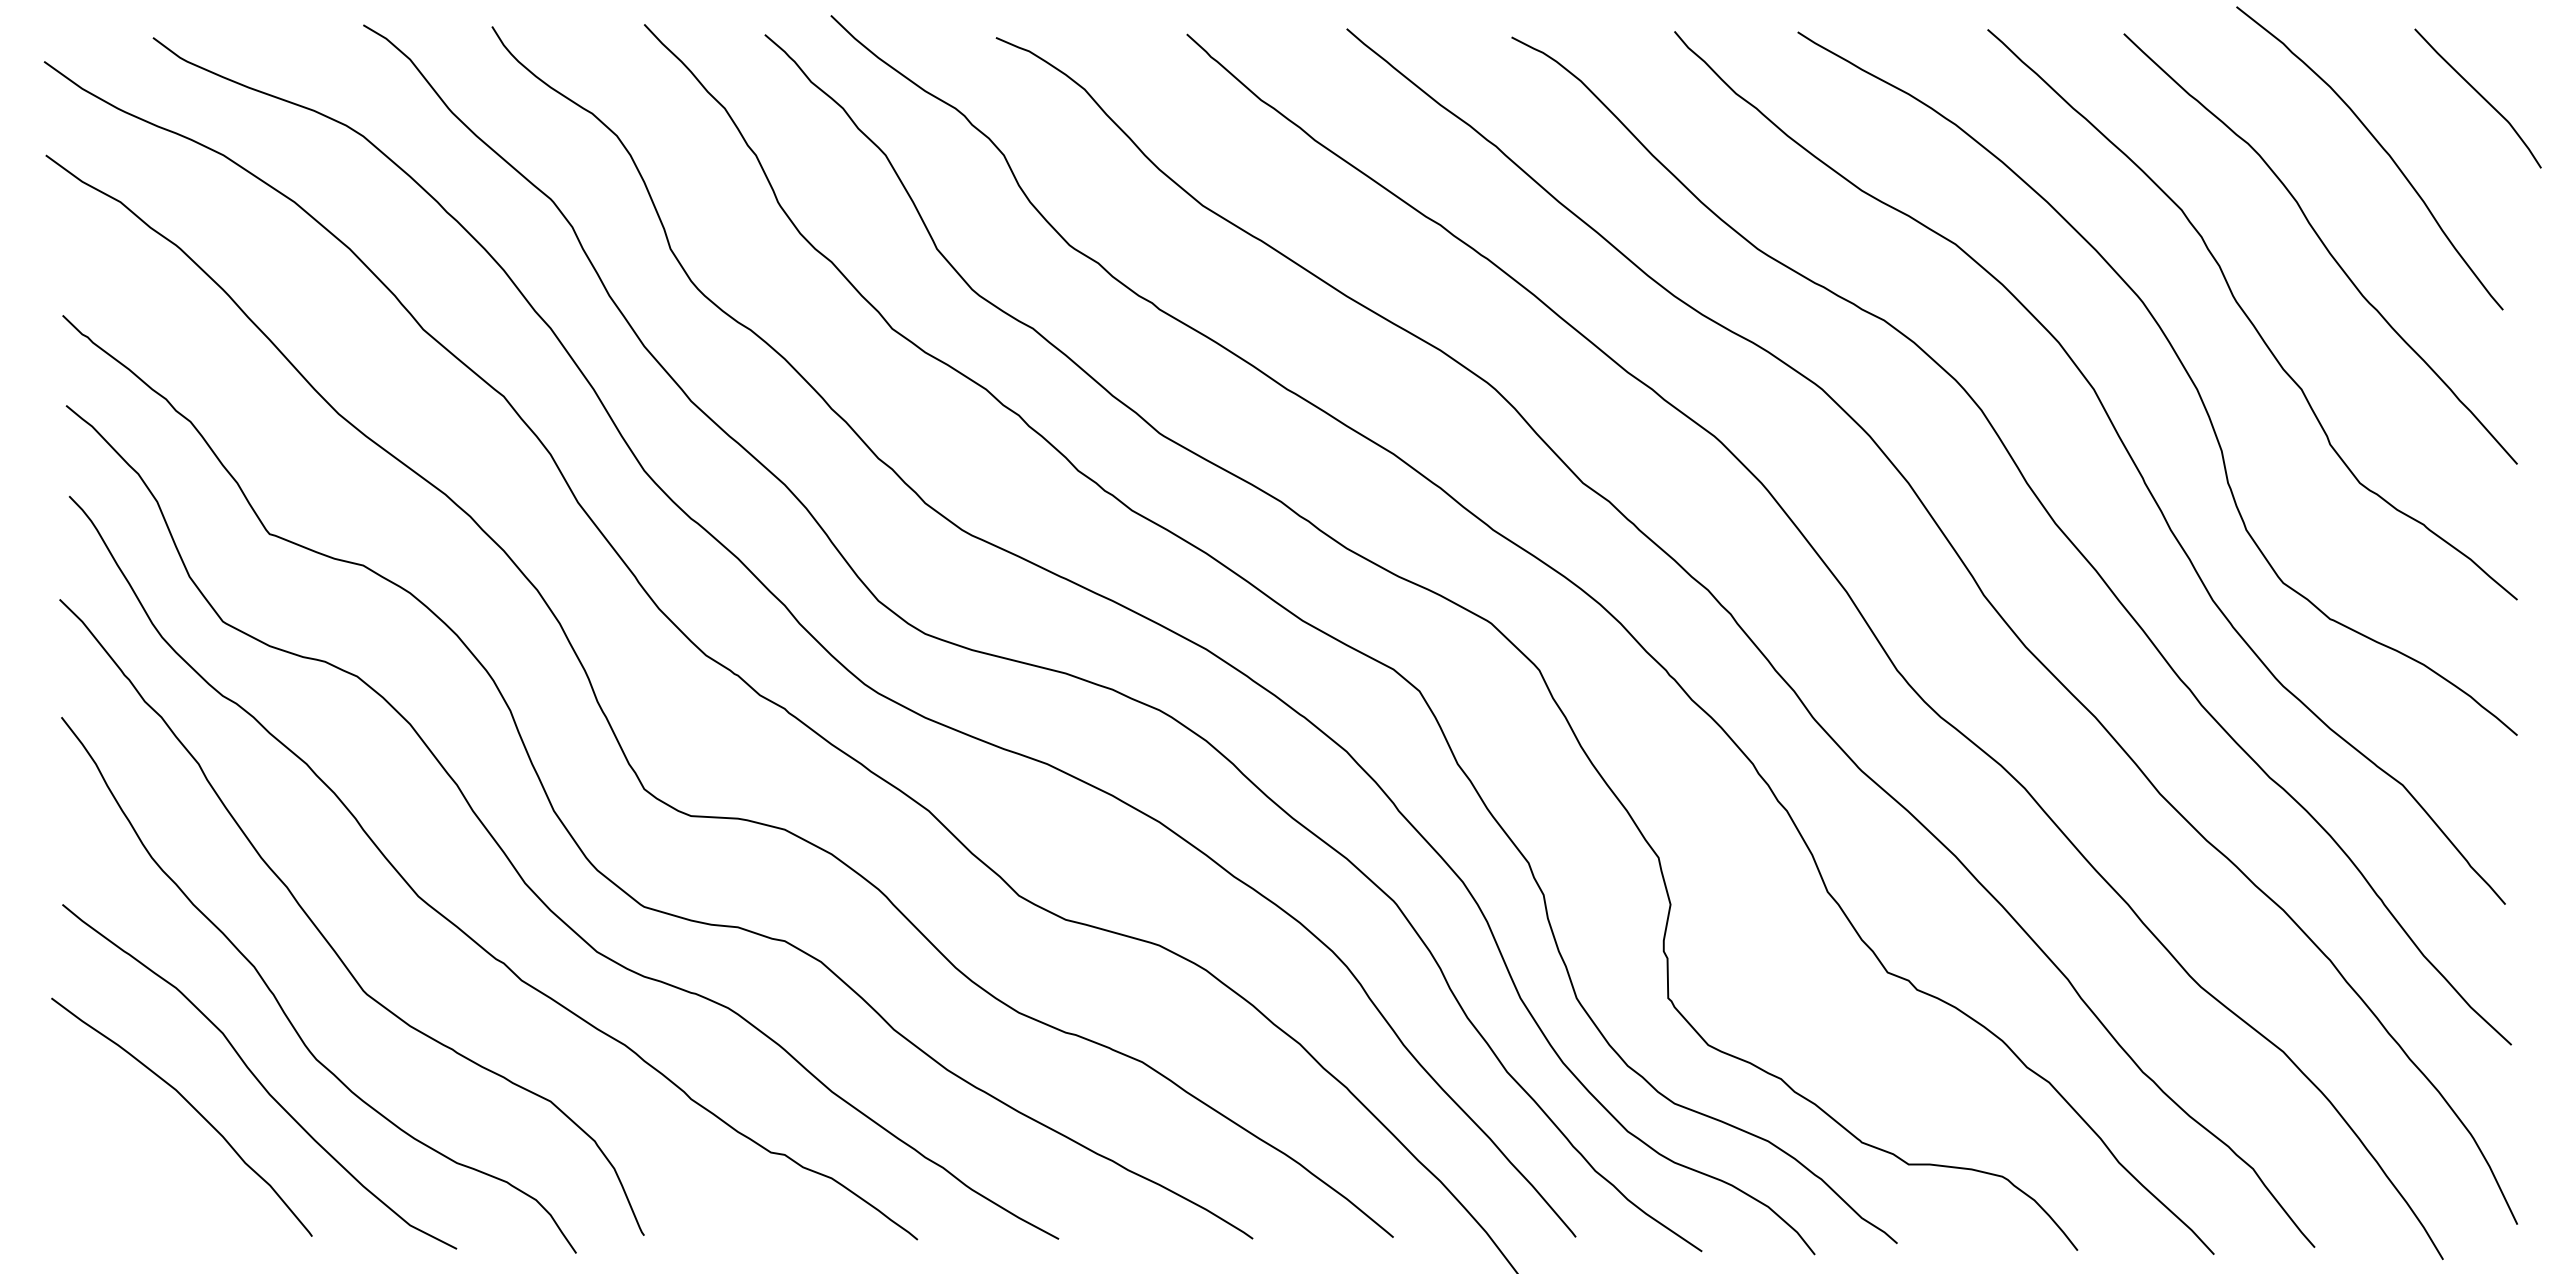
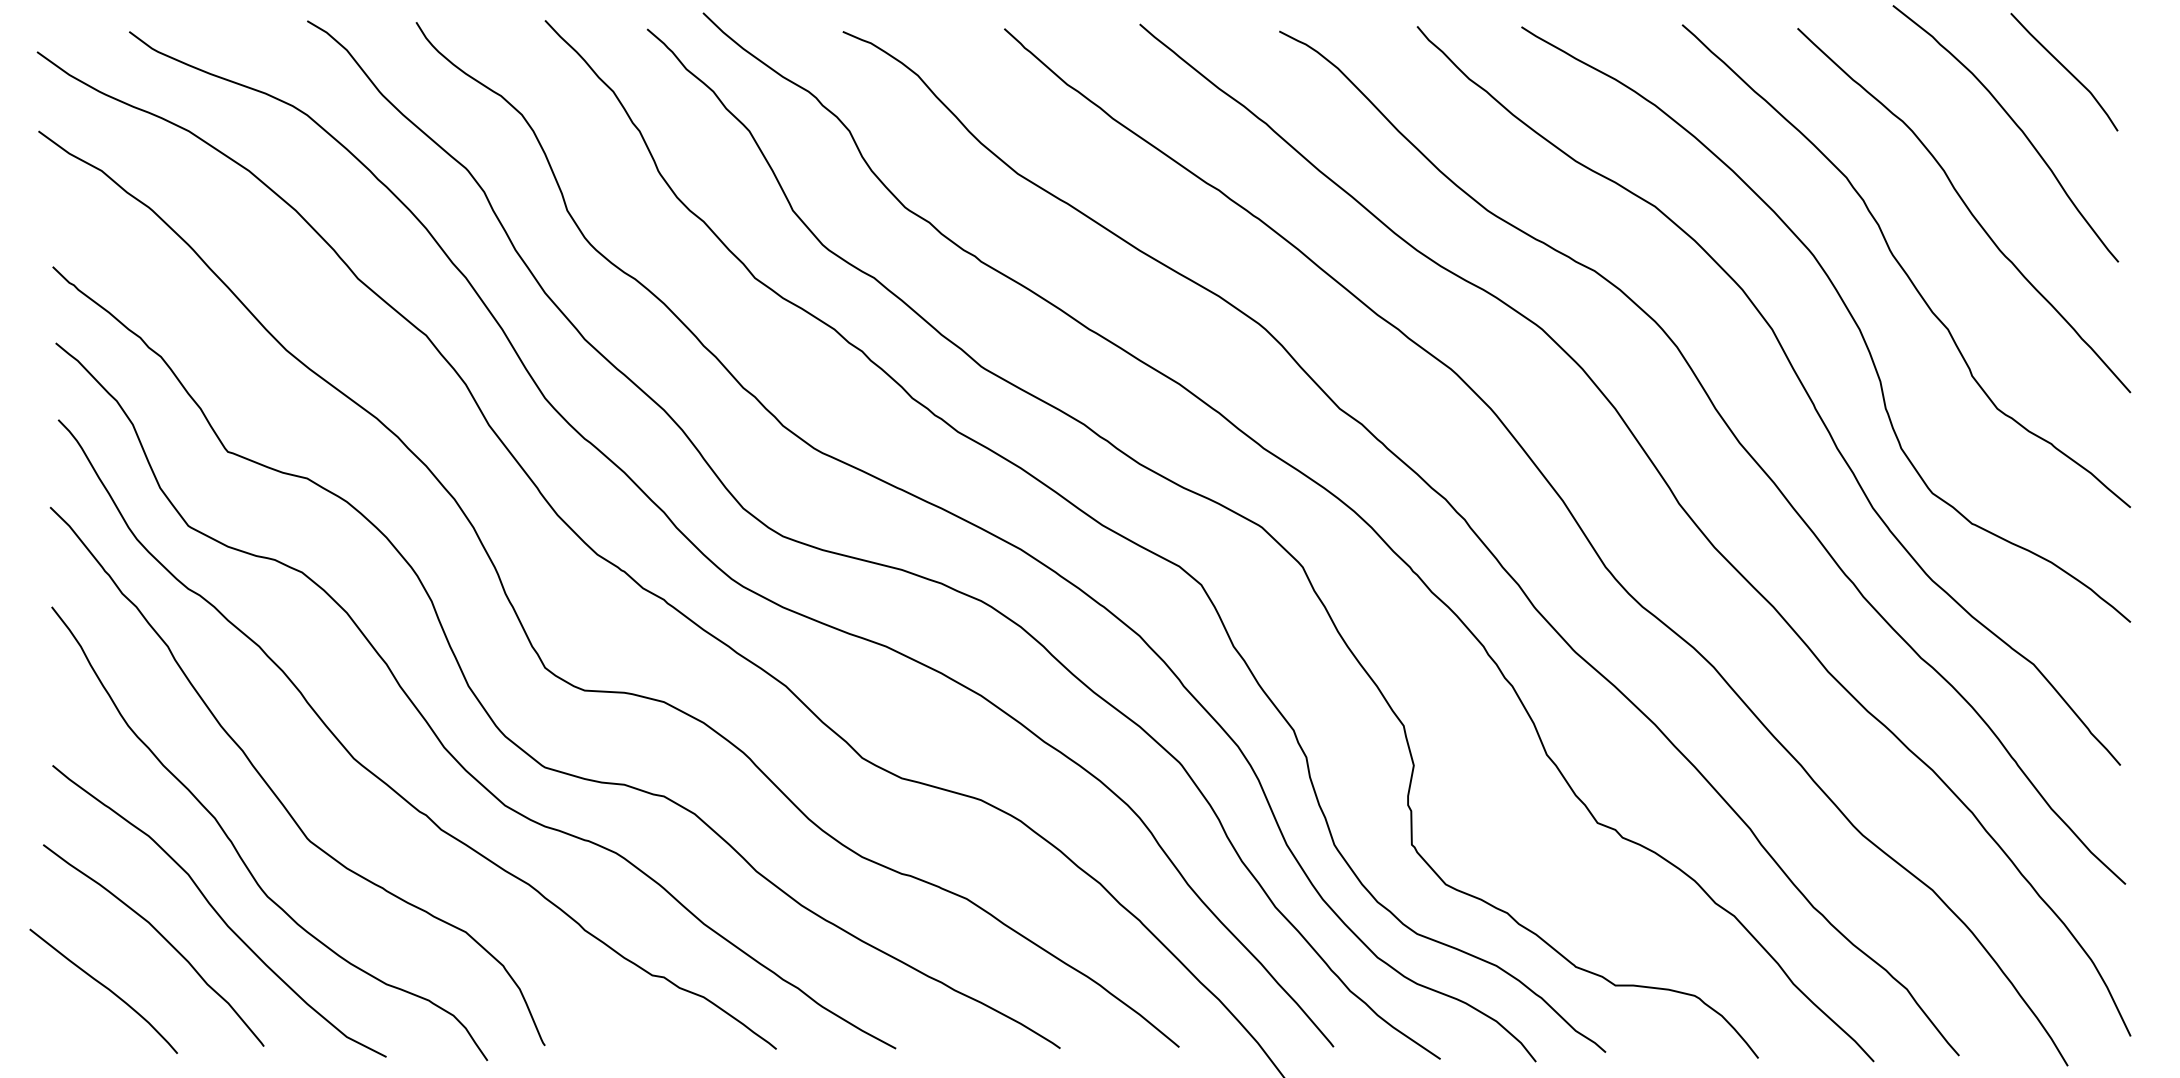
curve: (2479, 95) -> (2065, 69), moved
curve: (125, 1167) -> (105, 988), added

